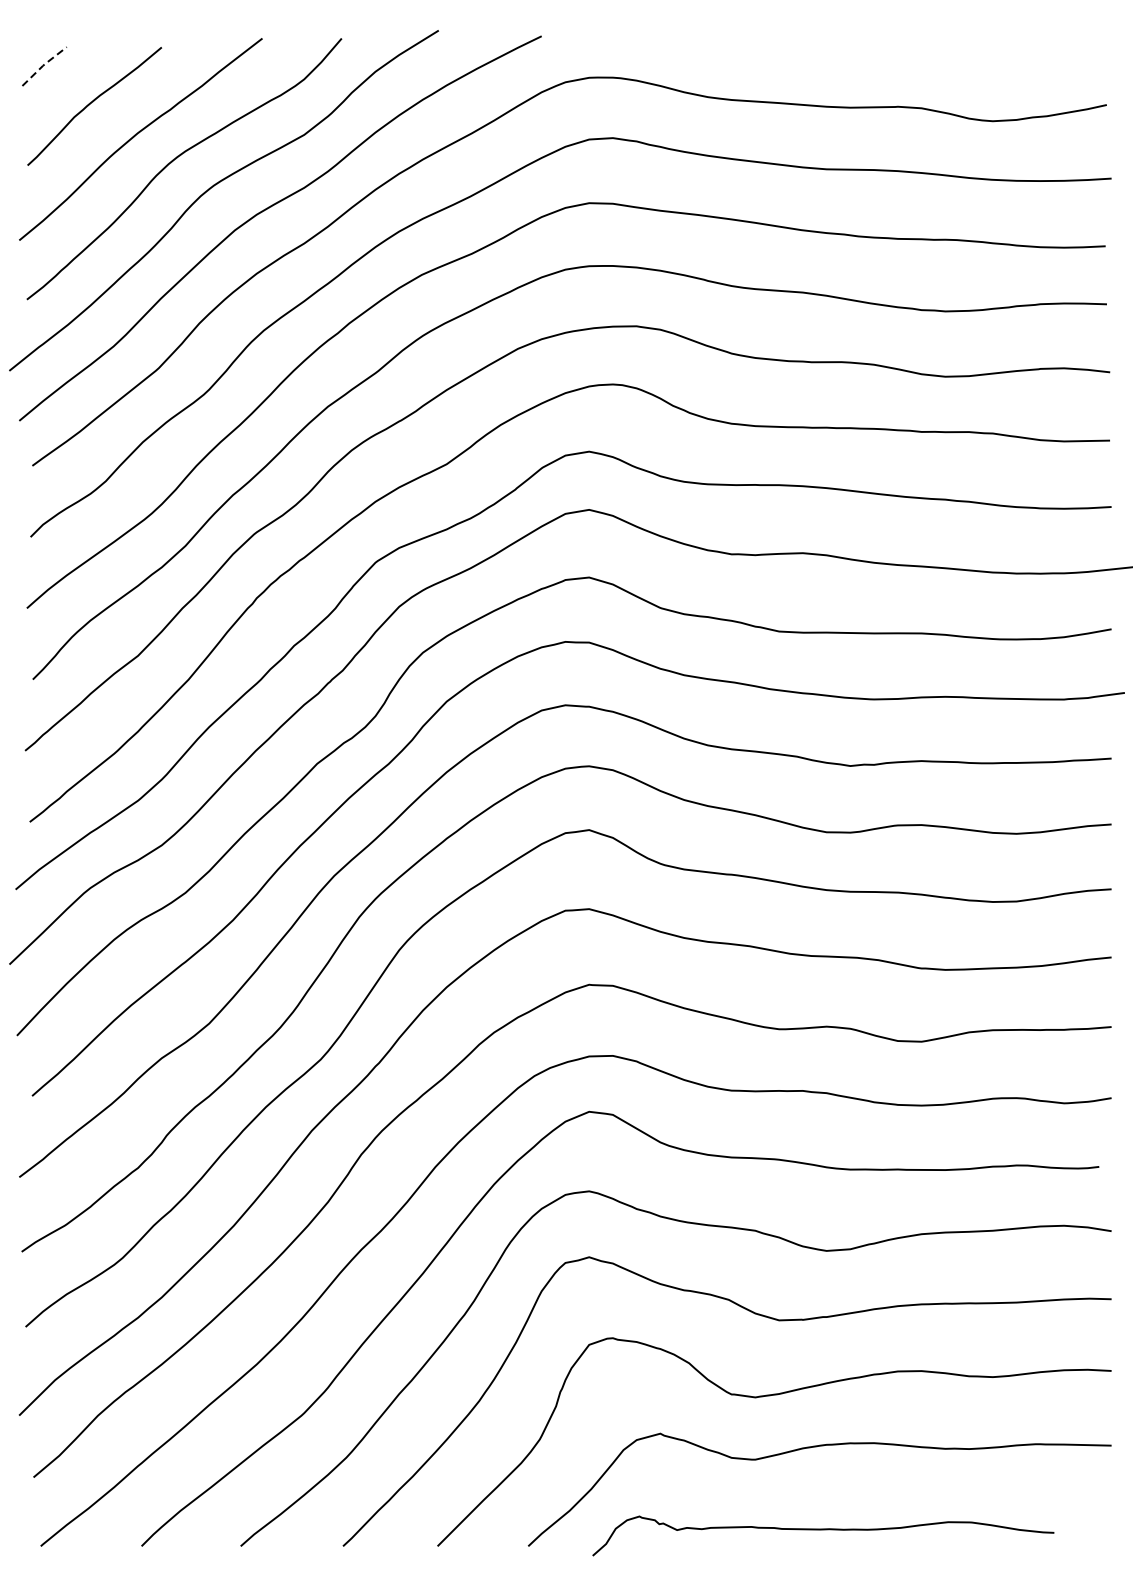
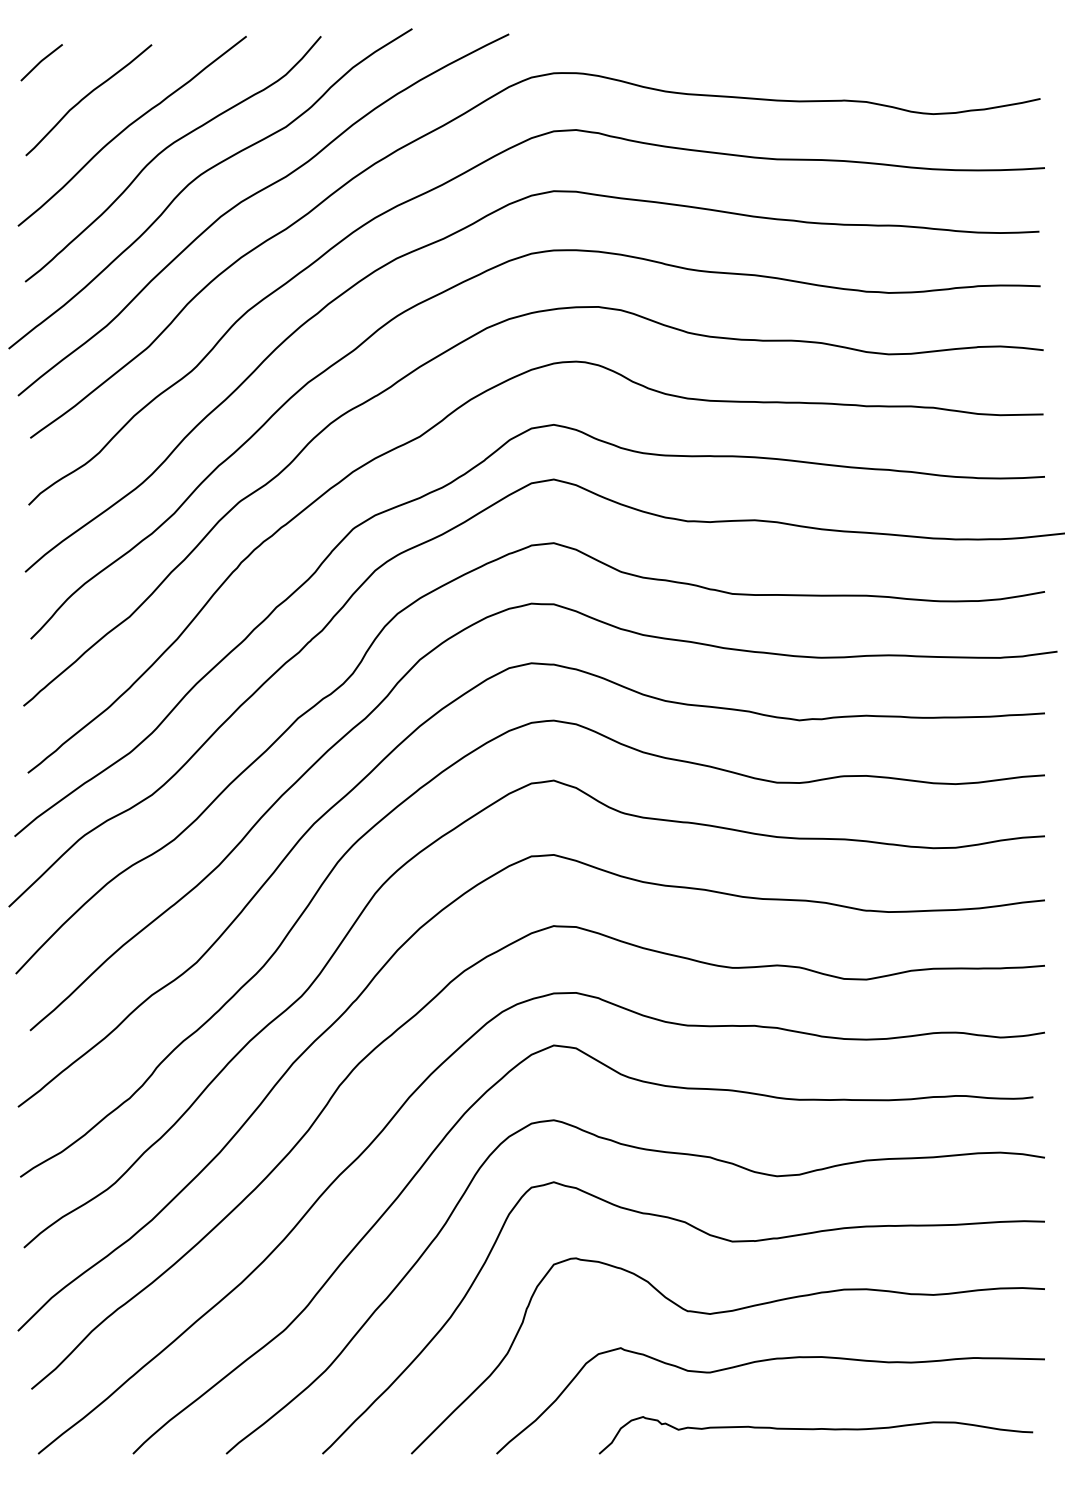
line: (43, 65) -> (40, 61), dashed -> solid
curve: (821, 1530) -> (814, 1430), moved

